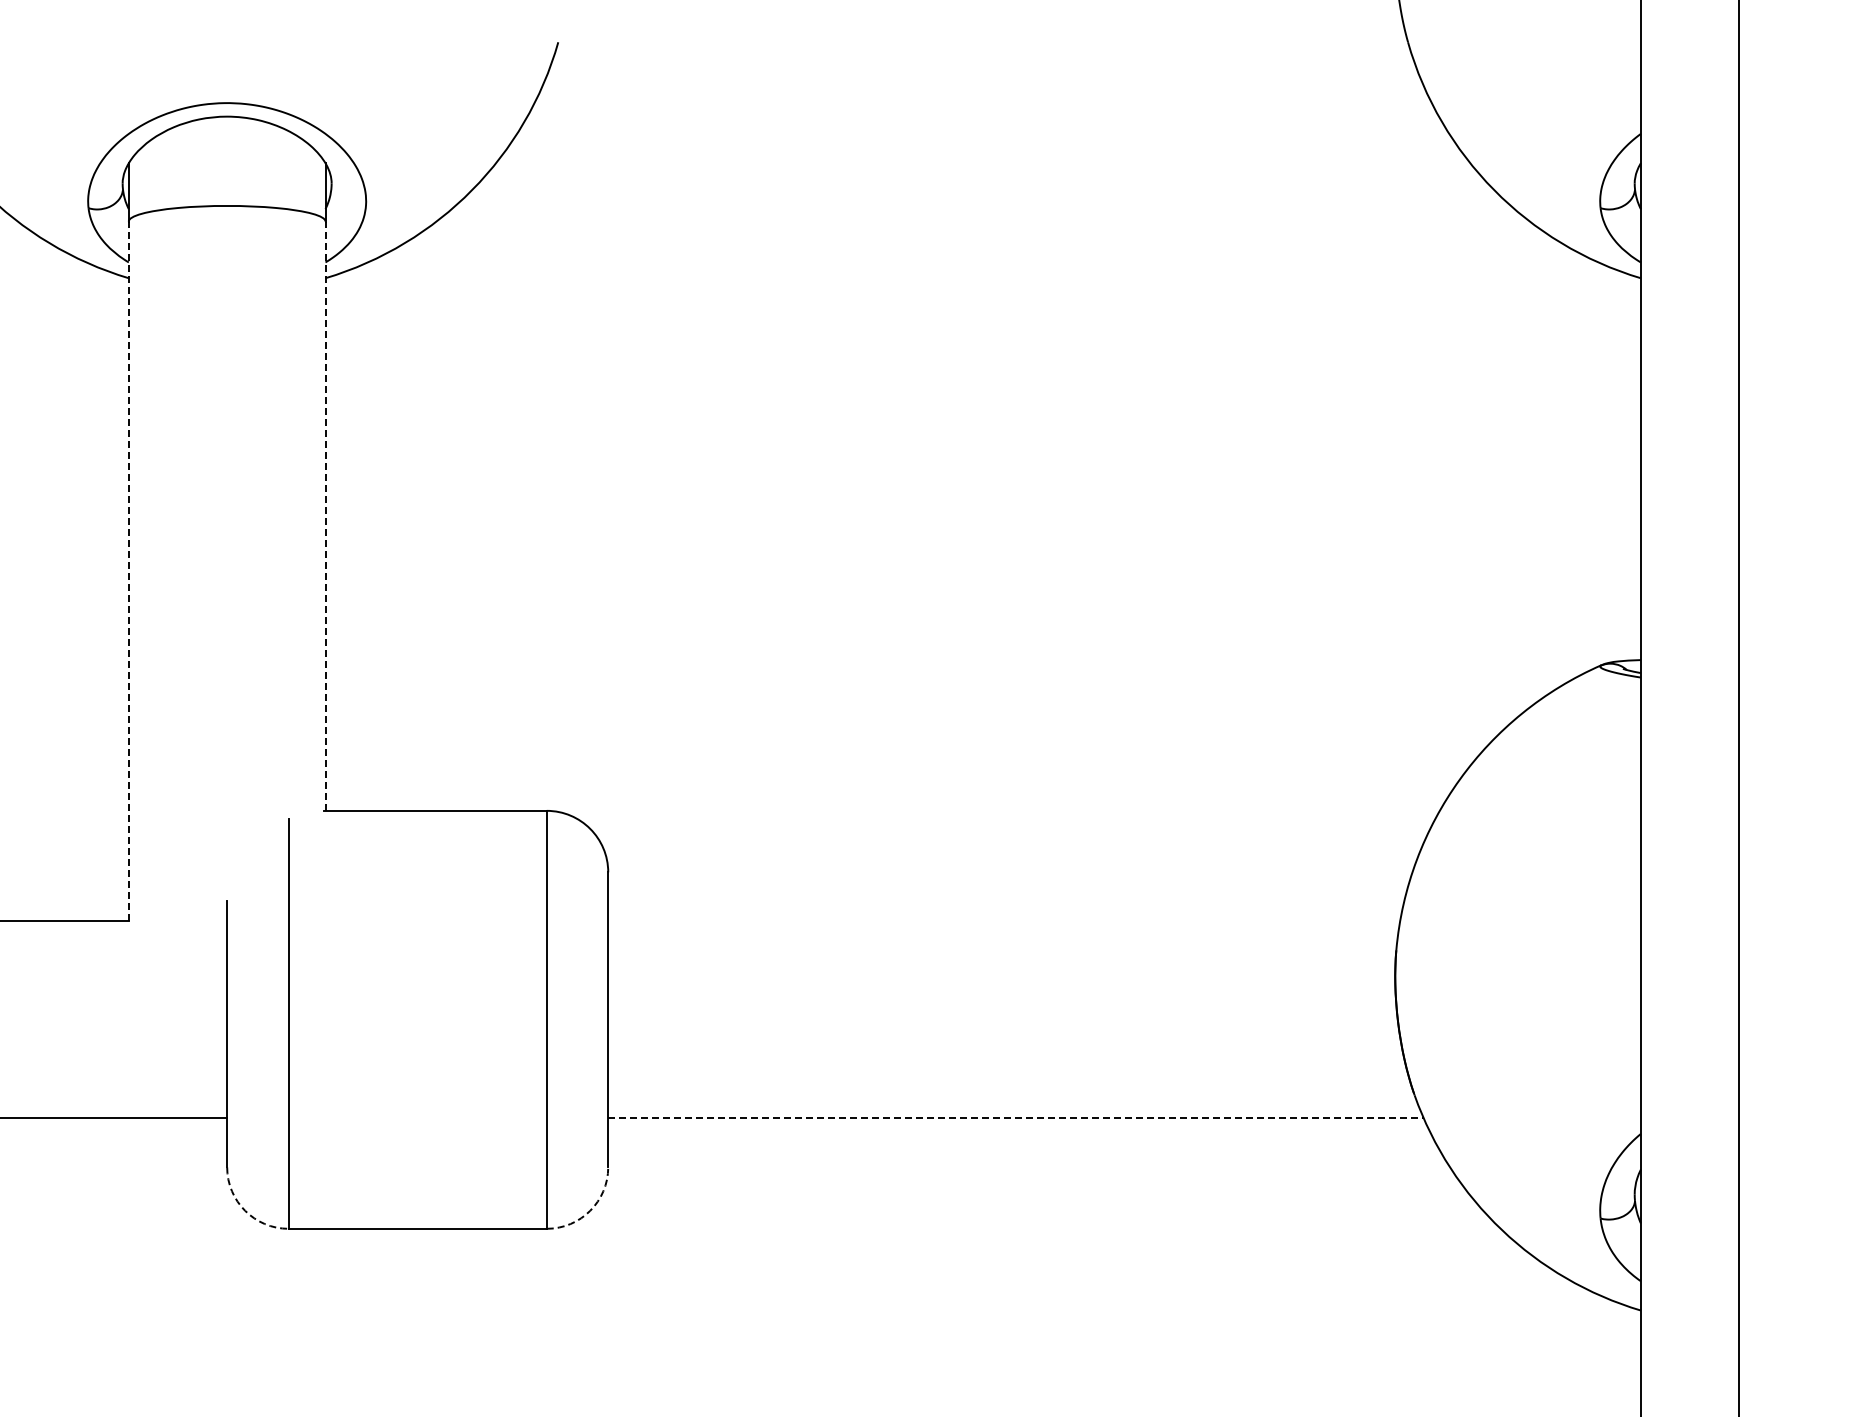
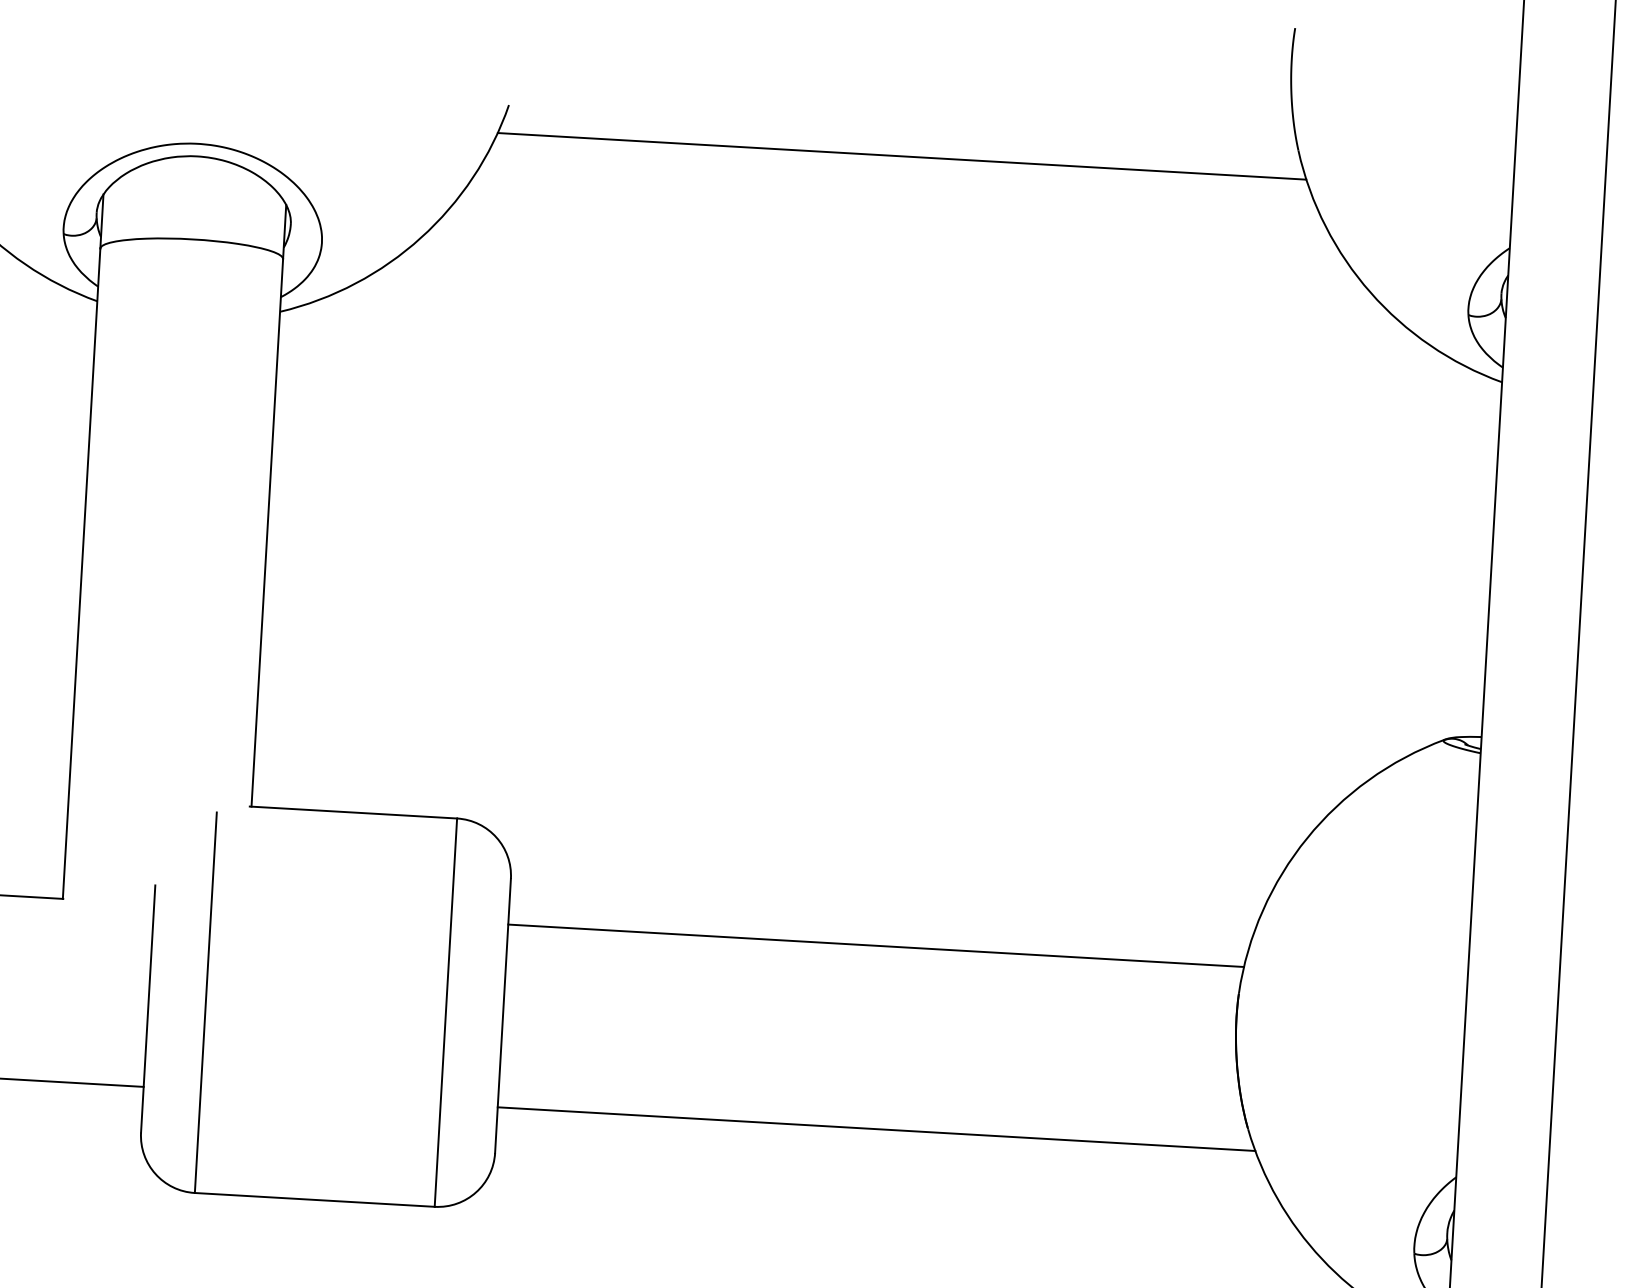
line: (983, 72) -> (902, 155), added
line: (325, 516) -> (267, 533), dashed -> solid
line: (128, 571) -> (81, 573), dashed -> solid
line: (1004, 921) -> (876, 945), added
line: (1015, 1118) -> (876, 1129), dashed -> solid
arc: (245, 1210) -> (155, 1173), dashed -> solid
arc: (590, 1210) -> (476, 1192), dashed -> solid

